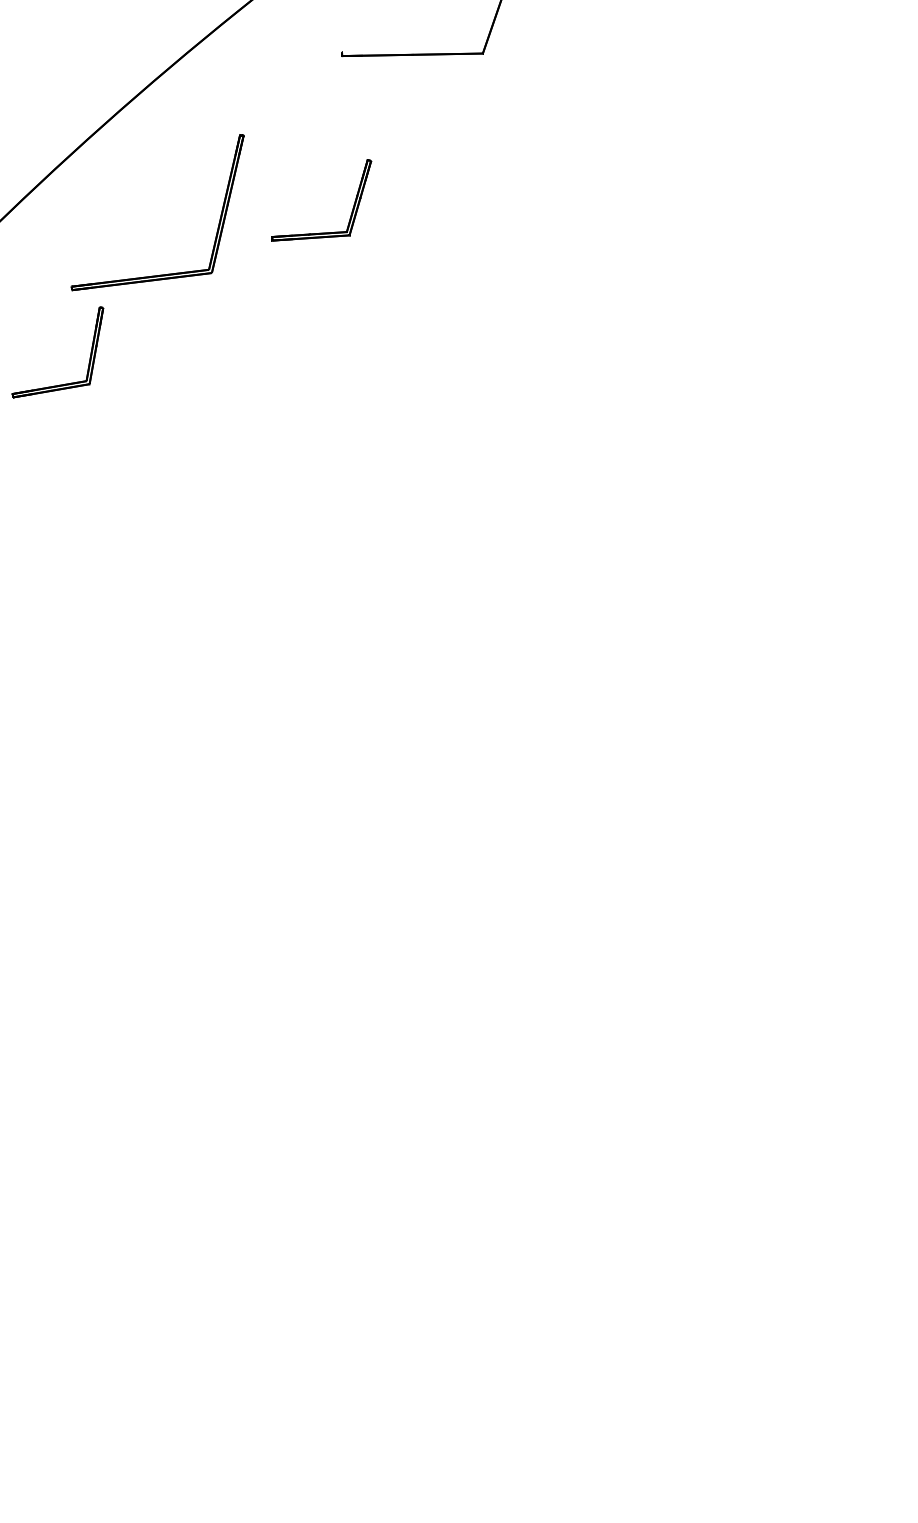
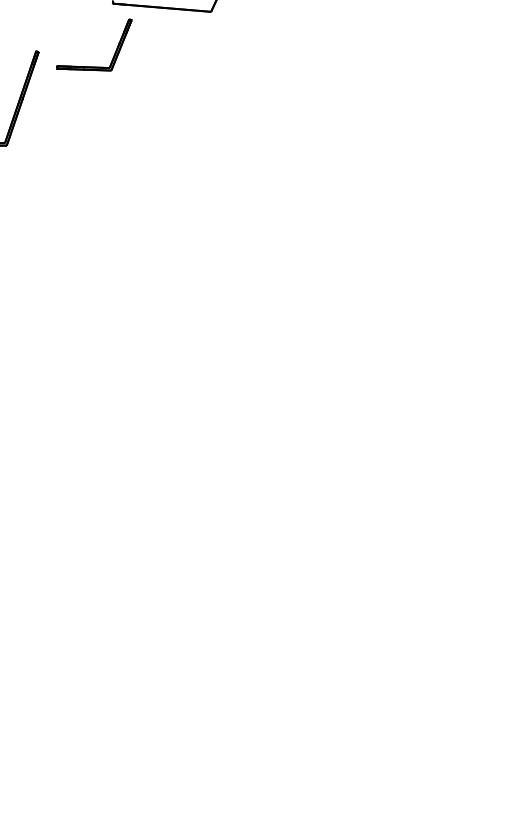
part: (351, 211) -> (114, 54), moved

